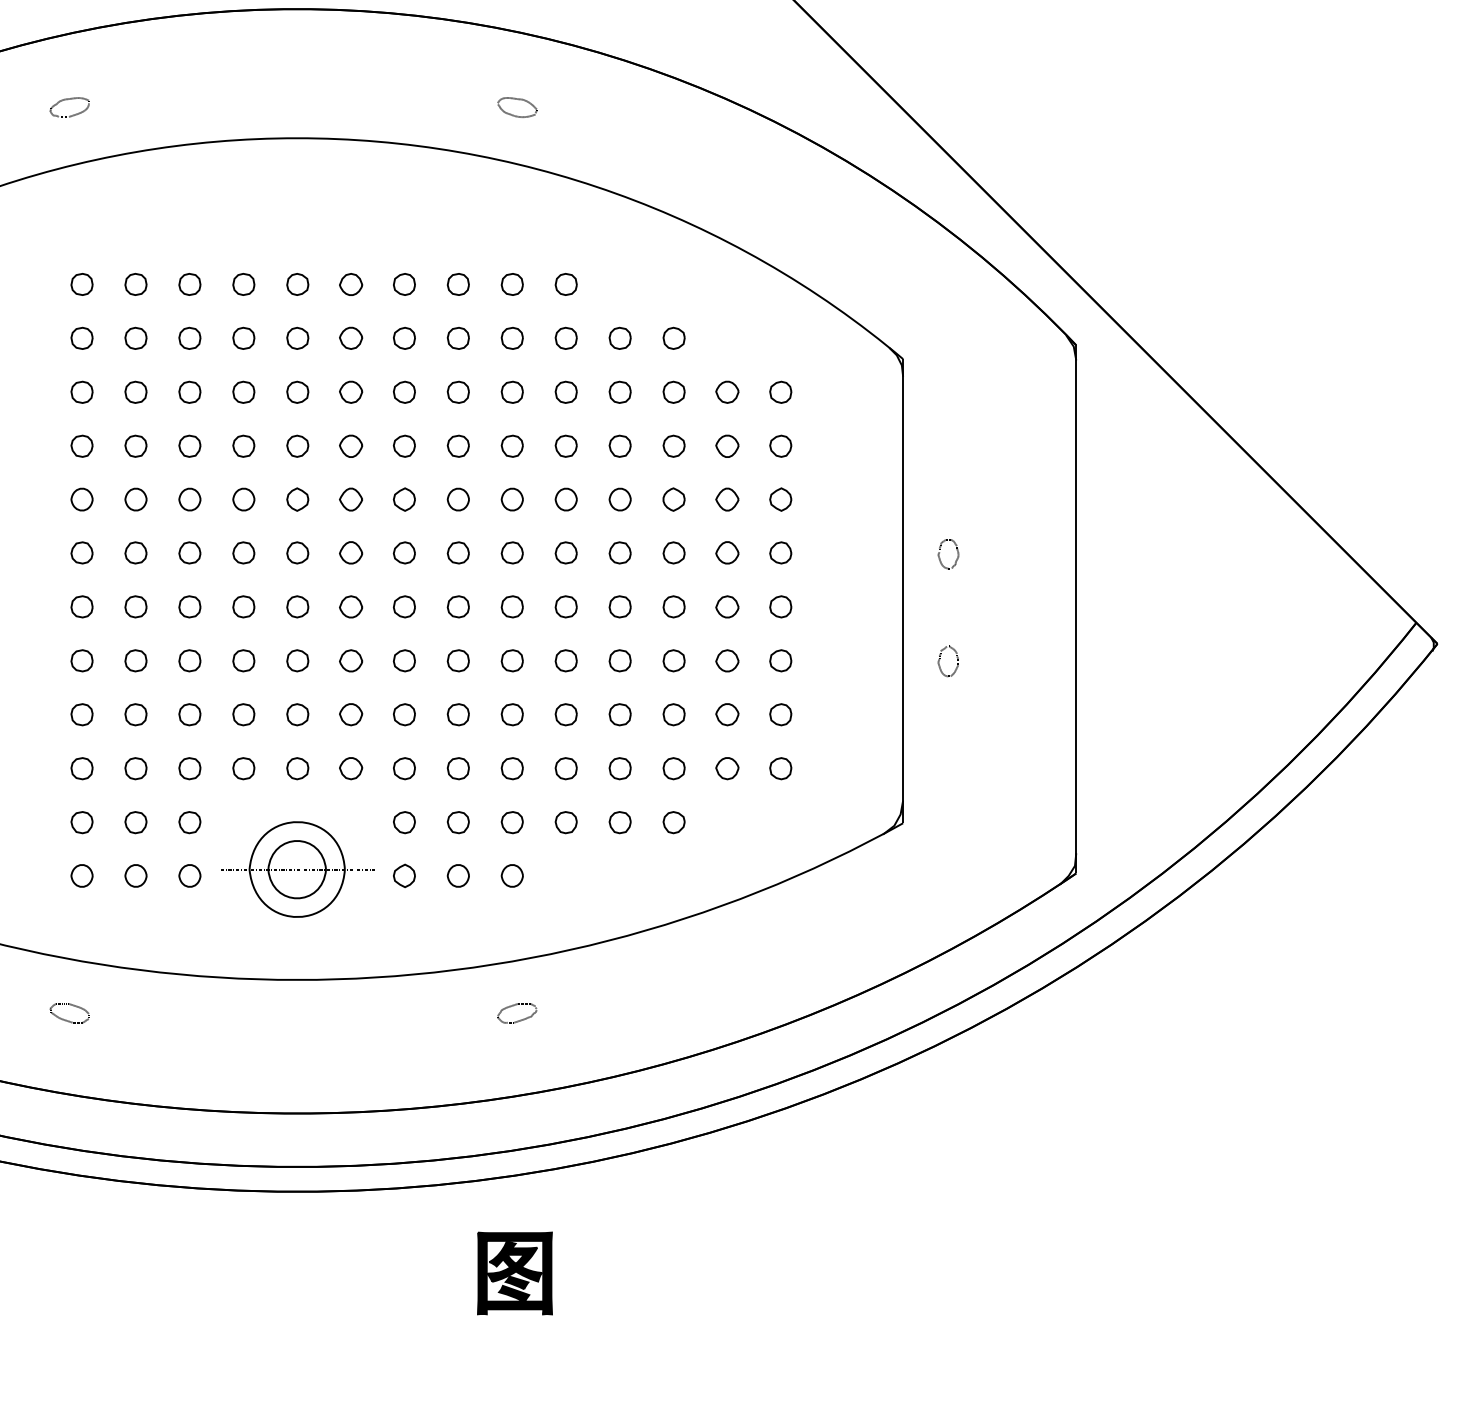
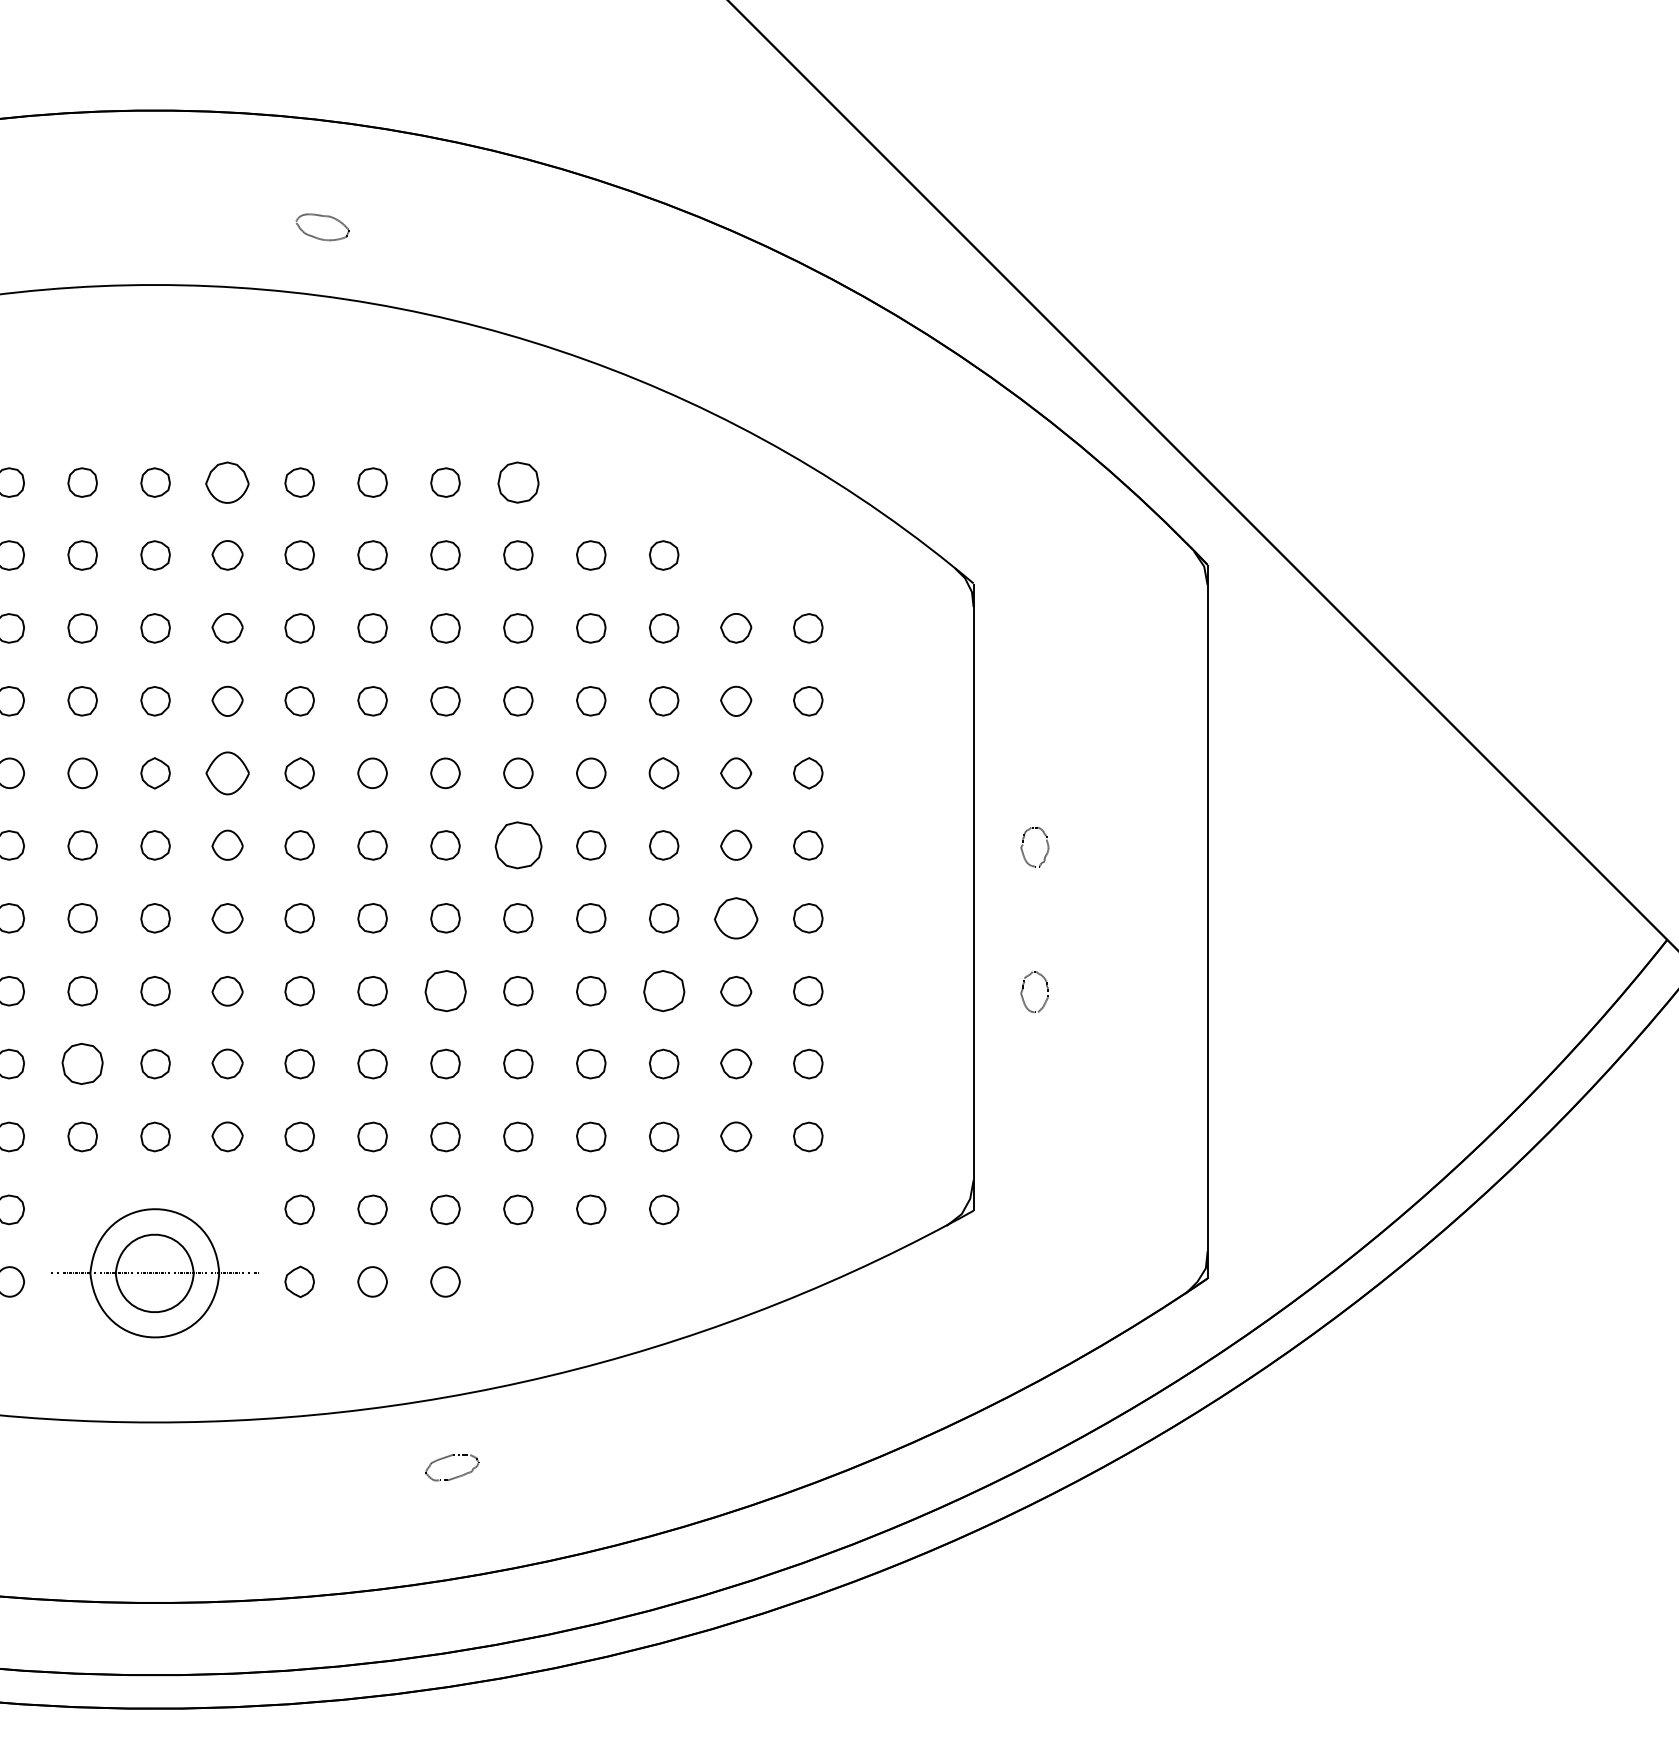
part: (517, 107) -> (322, 227), moved
part: (351, 284) -> (228, 482), size x1.4
part: (565, 284) -> (517, 482), size x1.4
part: (350, 499) -> (226, 773), size x1.4
part: (565, 552) -> (517, 844), size x1.6
part: (727, 606) -> (736, 917), size x1.4
part: (511, 660) -> (444, 990), size x1.4
part: (673, 660) -> (663, 990), size x1.4
part: (243, 714) -> (82, 1063), size x1.4

